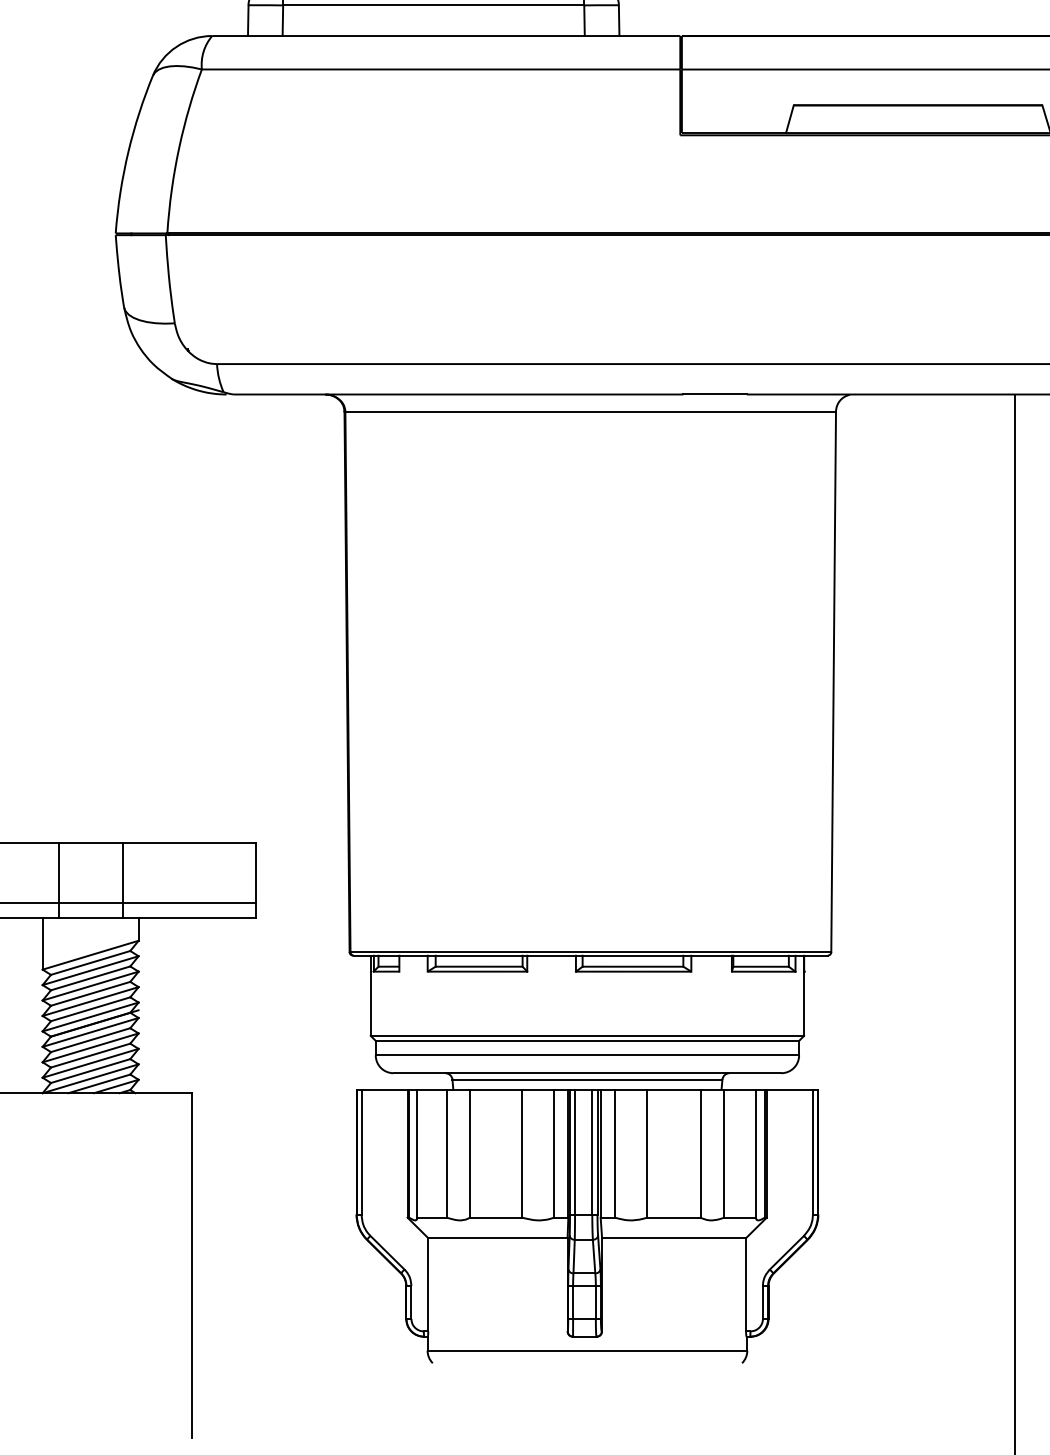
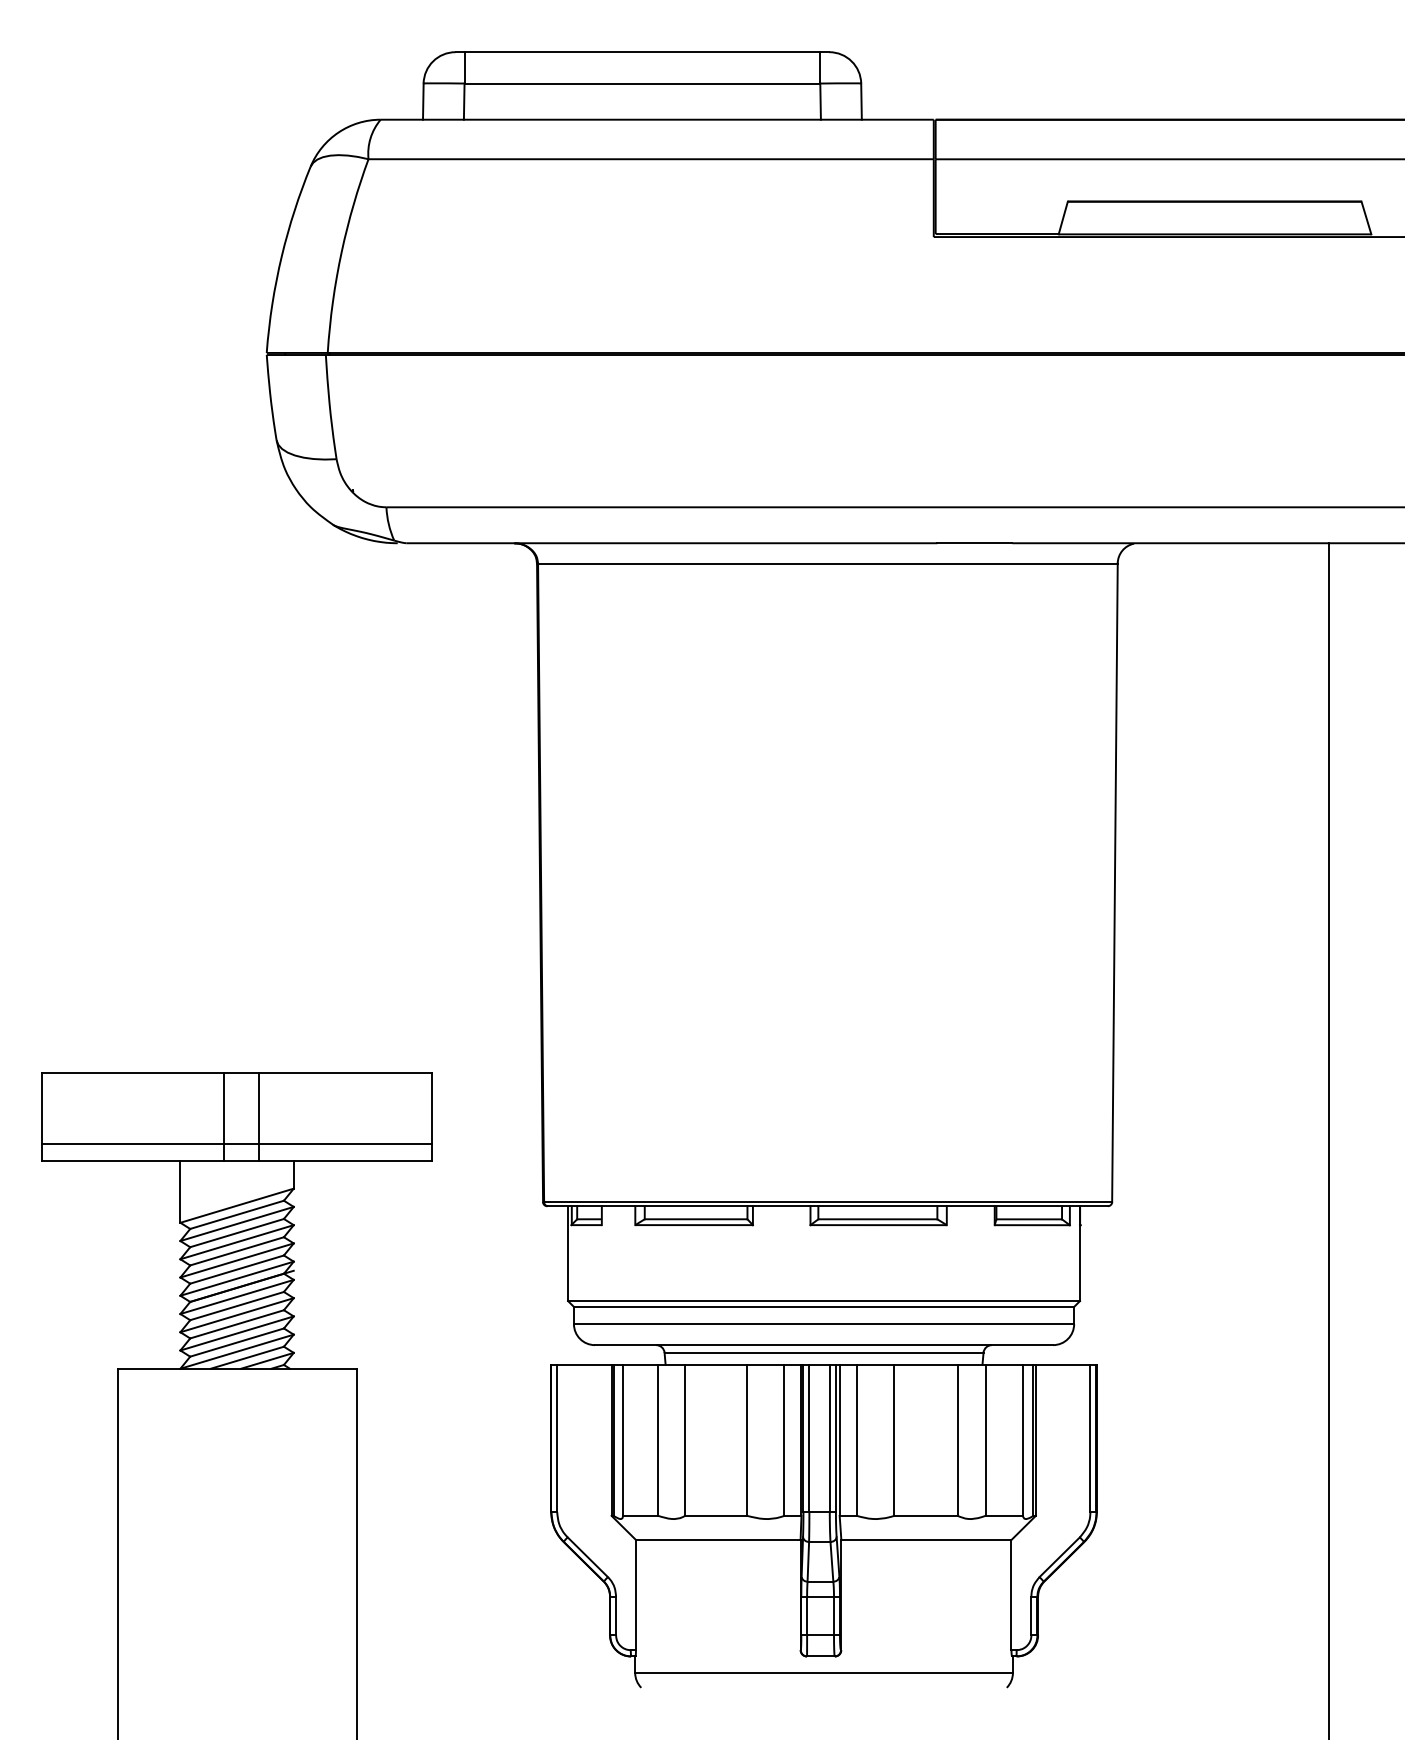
line: (58, 880) -> (259, 1117), moved
line: (122, 880) -> (223, 1117), moved

